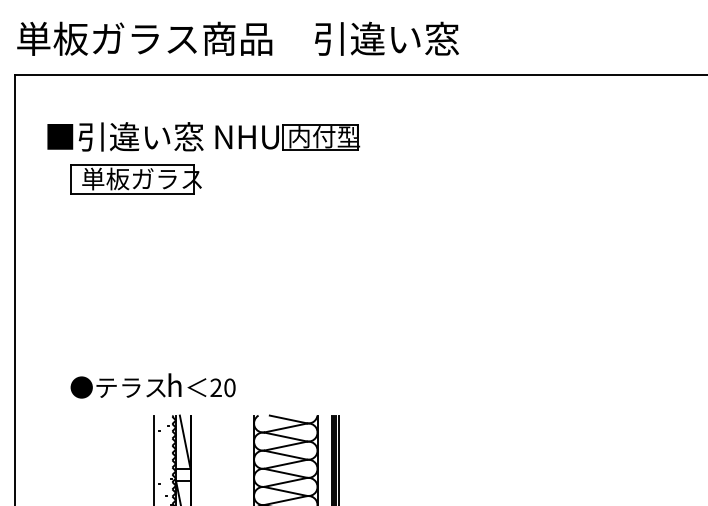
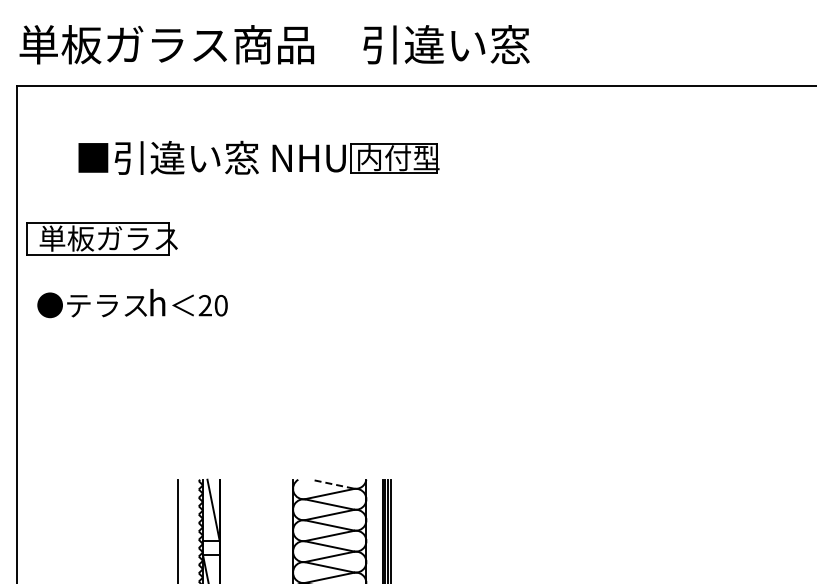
part: (203, 136) -> (258, 157), moved
part: (135, 178) -> (101, 238), moved
text: (153, 385) -> (132, 303), moved
line: (288, 419) -> (332, 484), solid -> dashed

